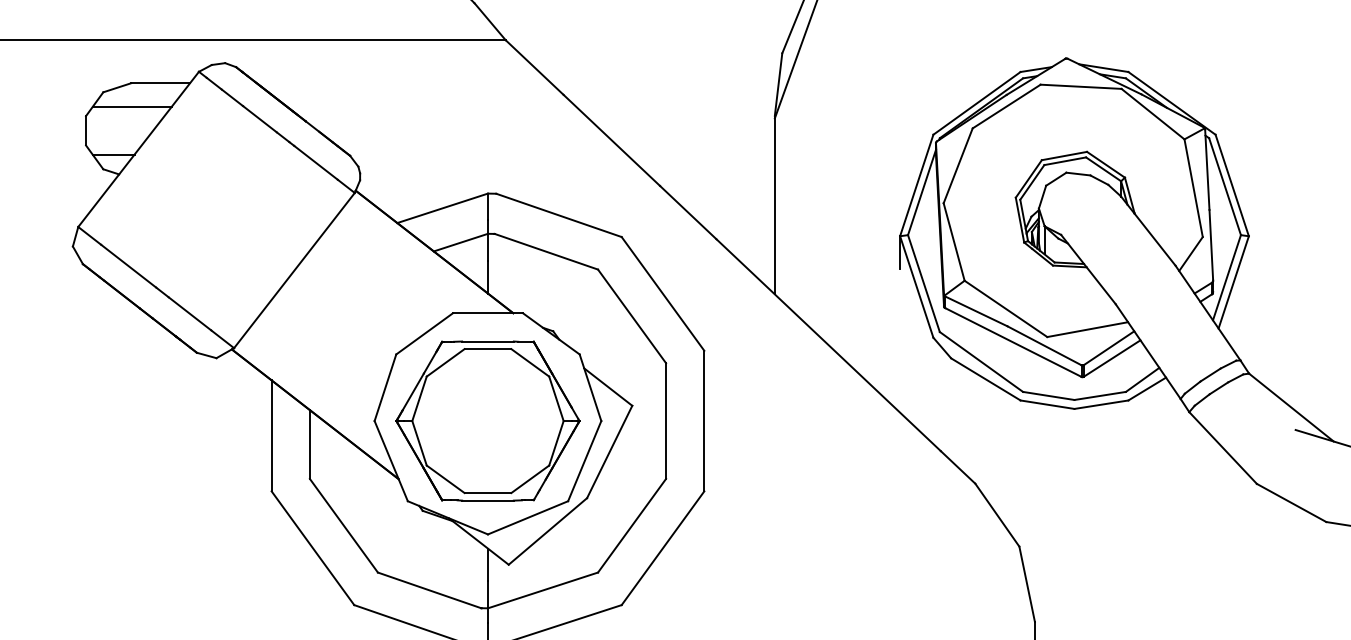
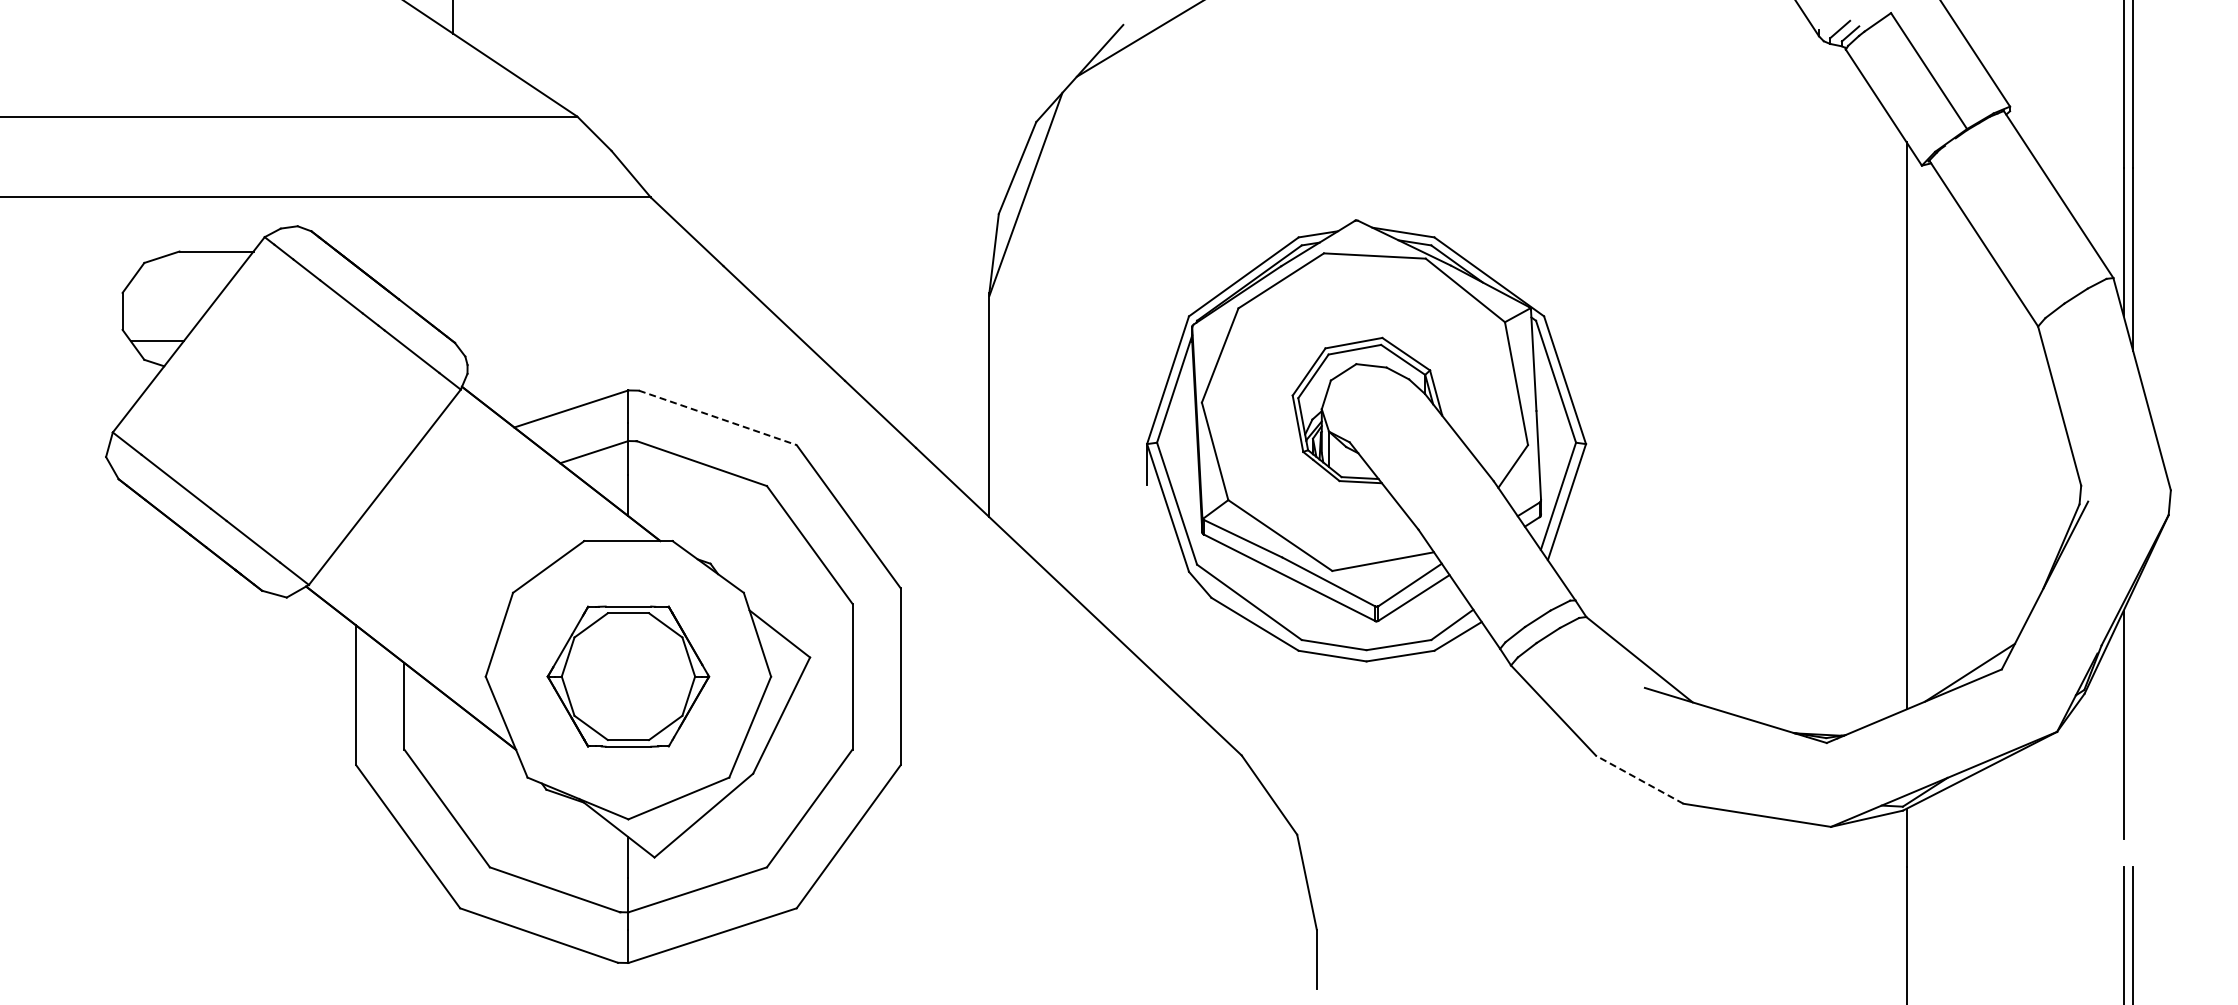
line: (132, 107) -> (180, 281), removed
line: (559, 215) -> (718, 418), solid -> dashed
part: (488, 420) -> (628, 676), size x0.7
line: (1291, 502) -> (1639, 779), solid -> dashed

